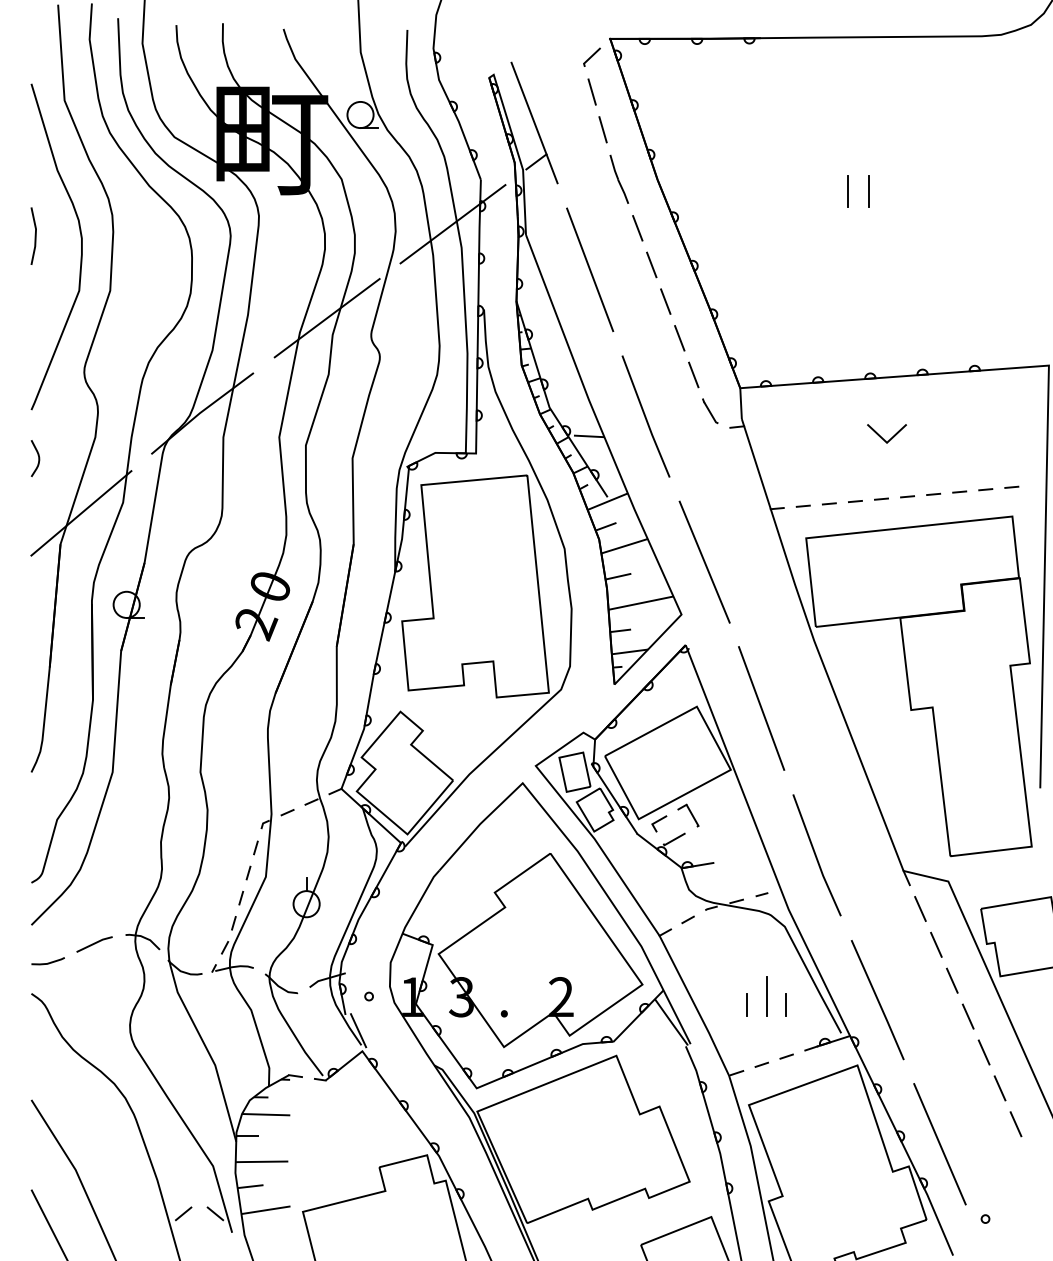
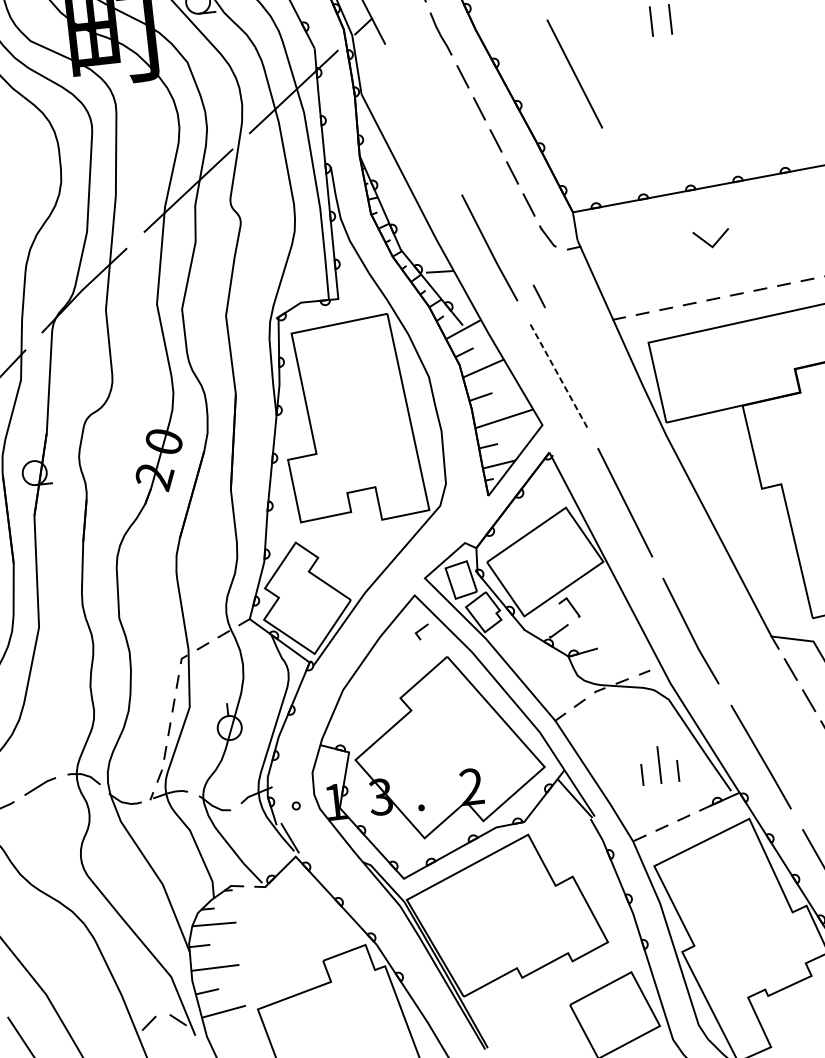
line: (590, 269) -> (575, 73), moved
line: (693, 474) -> (539, 295), added
line: (704, 561) -> (558, 374), solid -> dashed
line: (659, 821) -> (422, 629), moved

